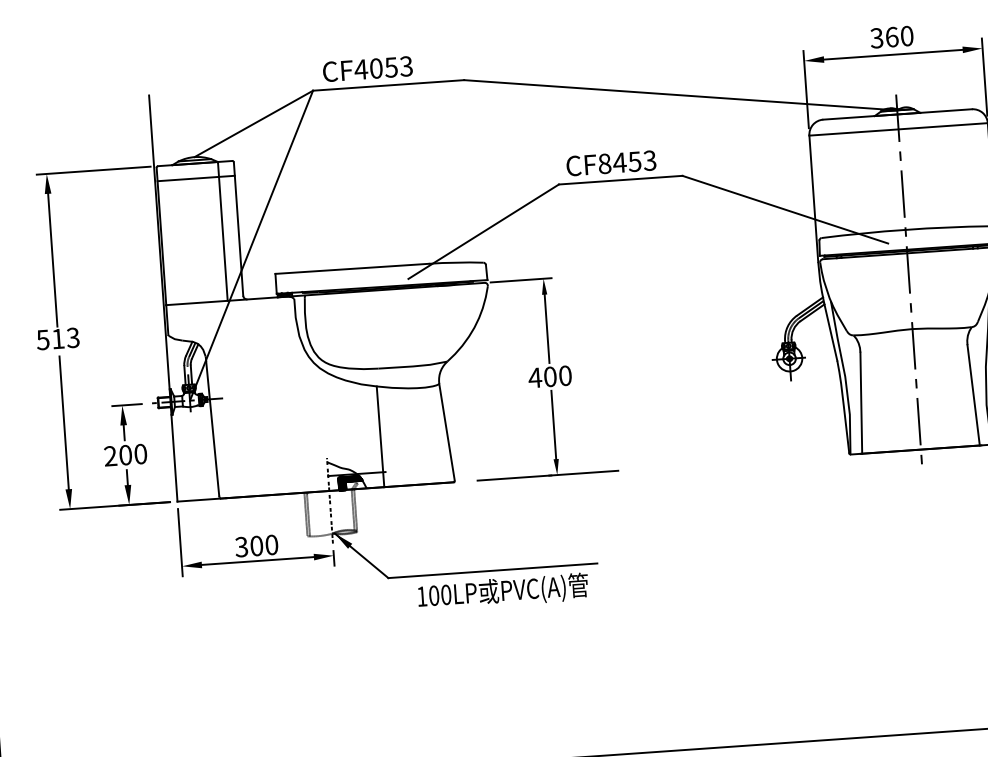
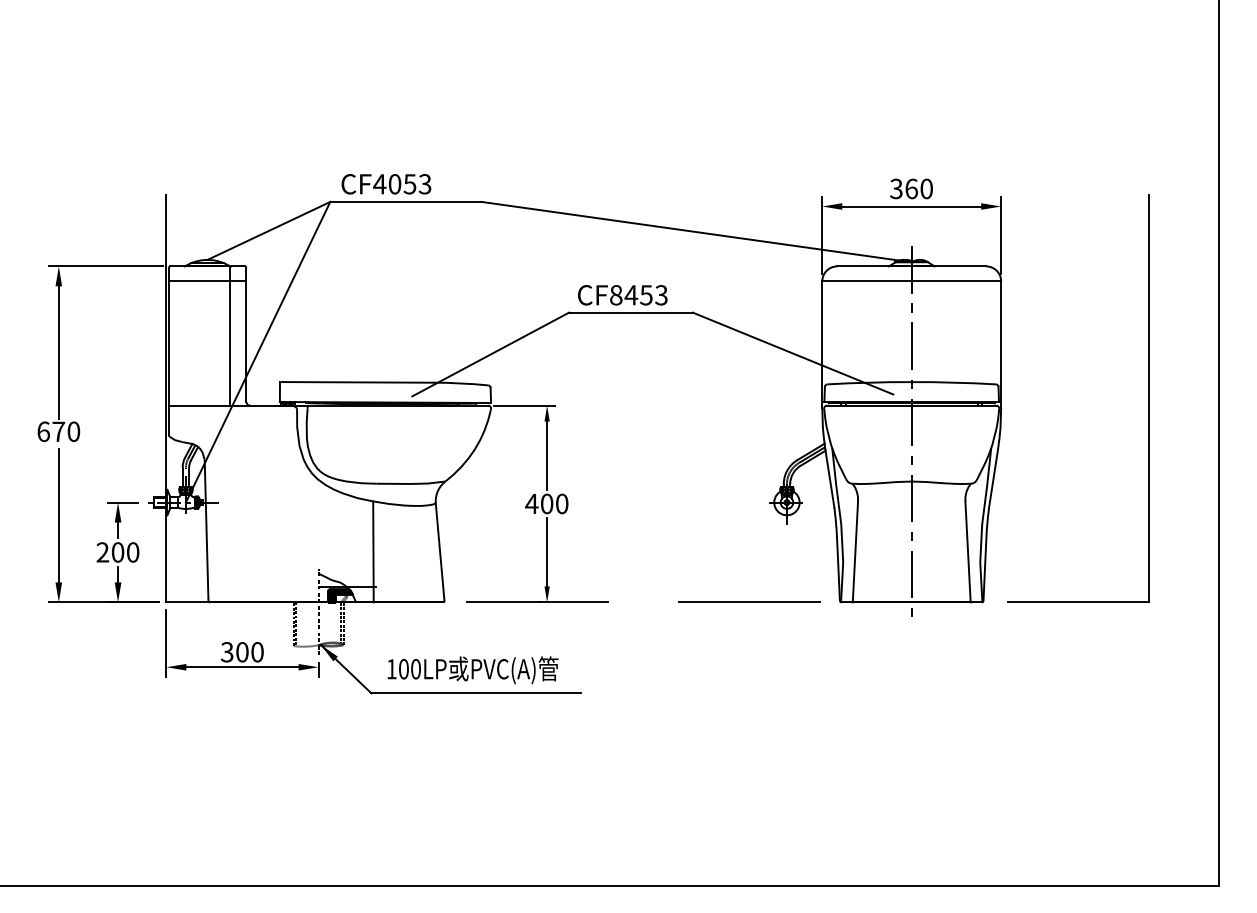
text: (57, 338) -> (58, 431), 513 -> 670
line: (758, 461) -> (748, 602), added
text: (502, 592) -> (472, 670), moved

